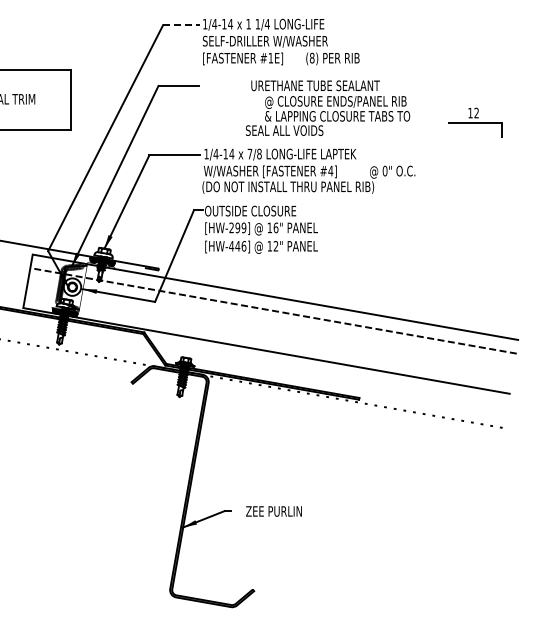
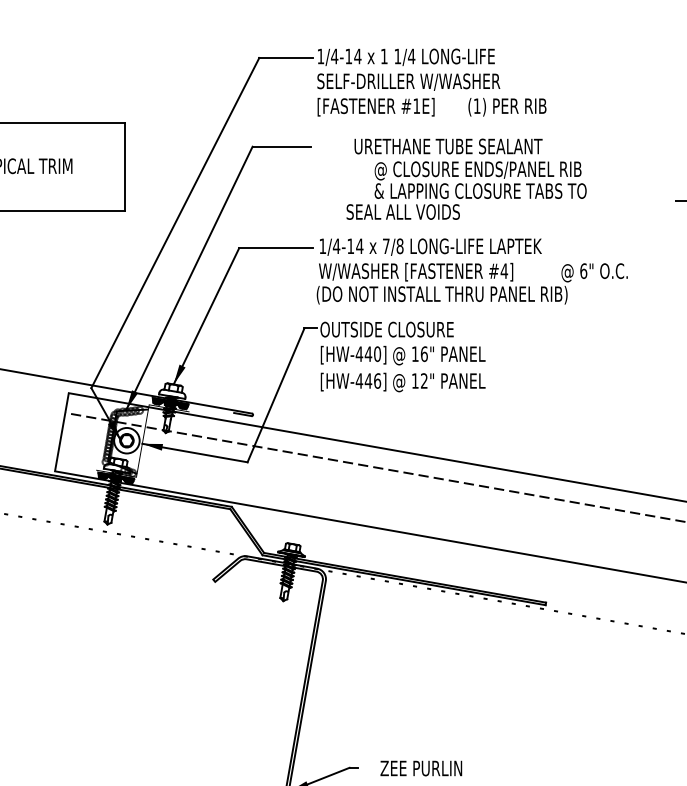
line: (181, 25) -> (286, 58), dashed -> solid
text: (311, 57) -> (476, 105), (8) -> (1)
text: (328, 107) -> (467, 178), moved
text: (385, 170) -> (584, 270), 0" -> 6"
text: (237, 227) -> (368, 353), [HW-299] -> [HW-440]

